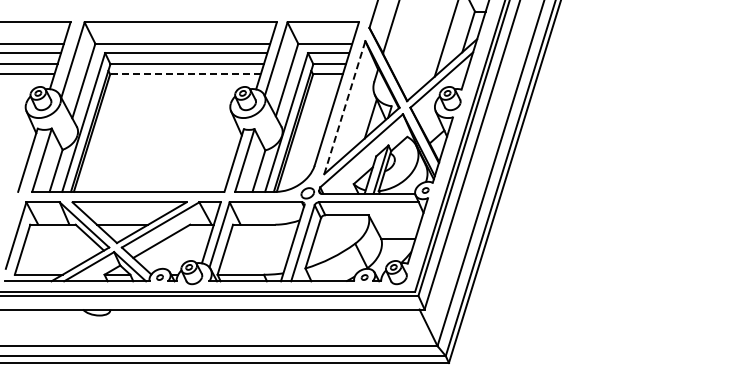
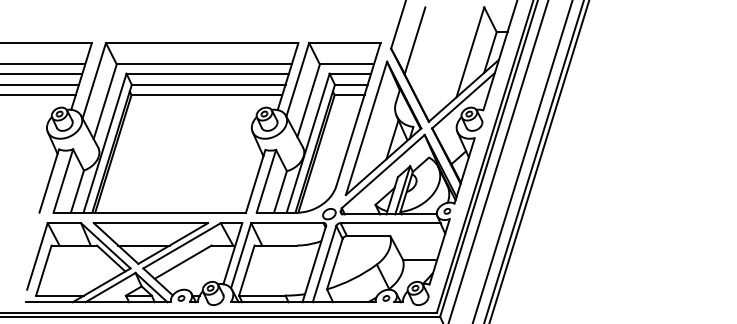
line: (184, 74) -> (205, 95), dashed -> solid
line: (344, 107) -> (366, 128), dashed -> solid

